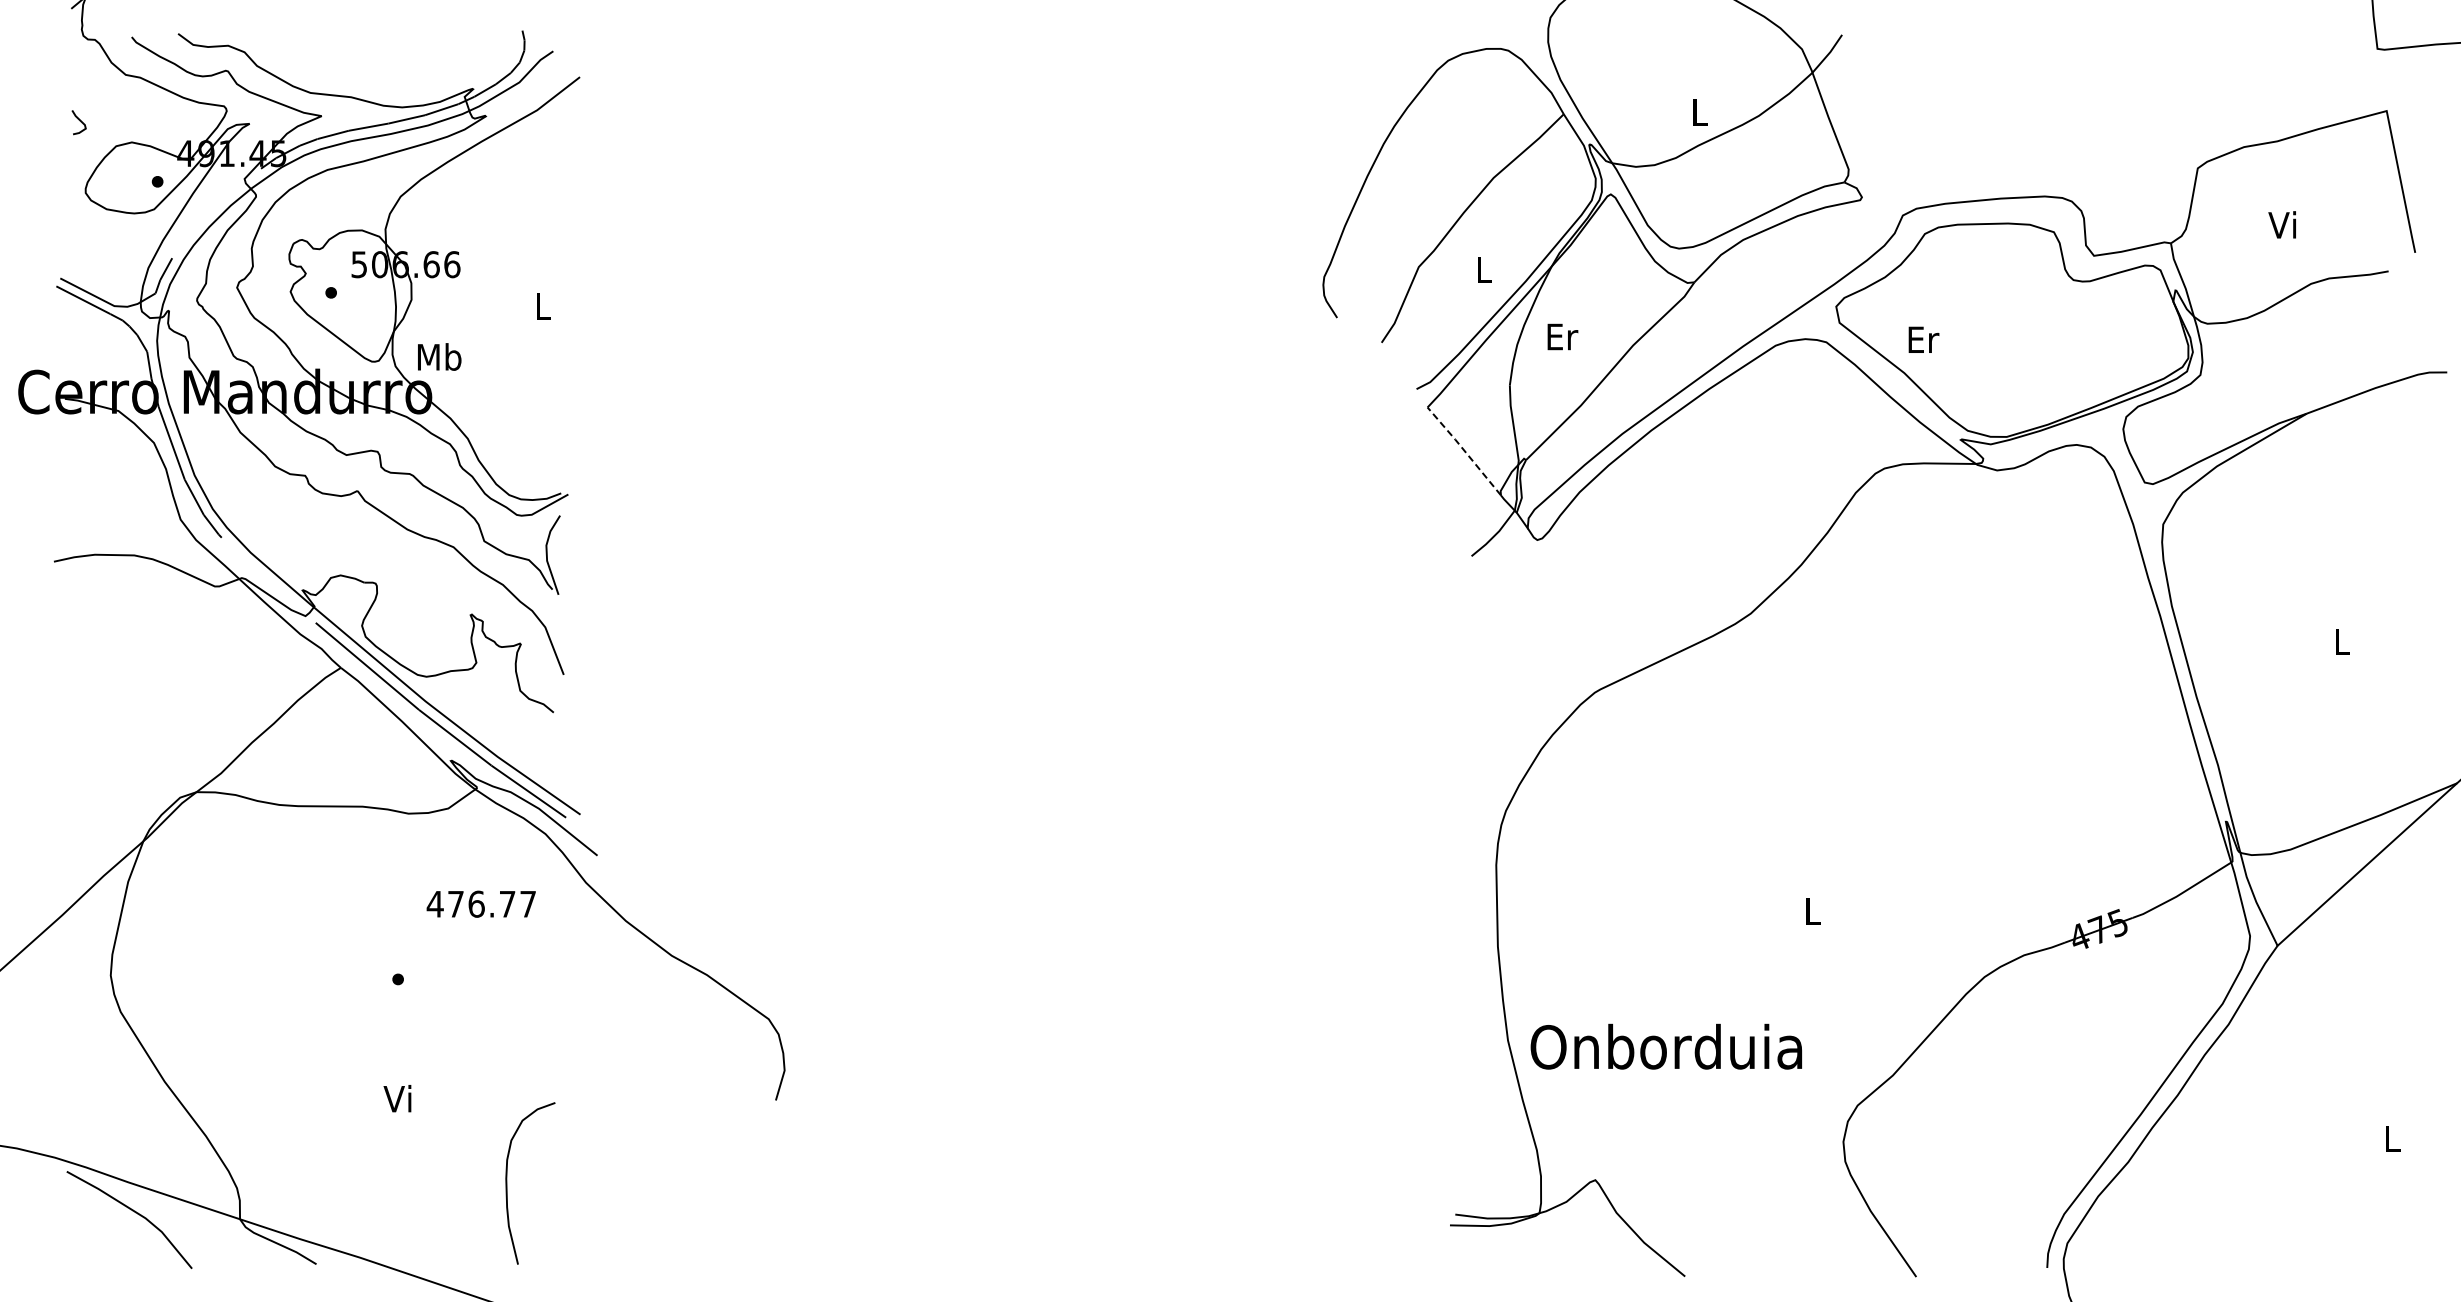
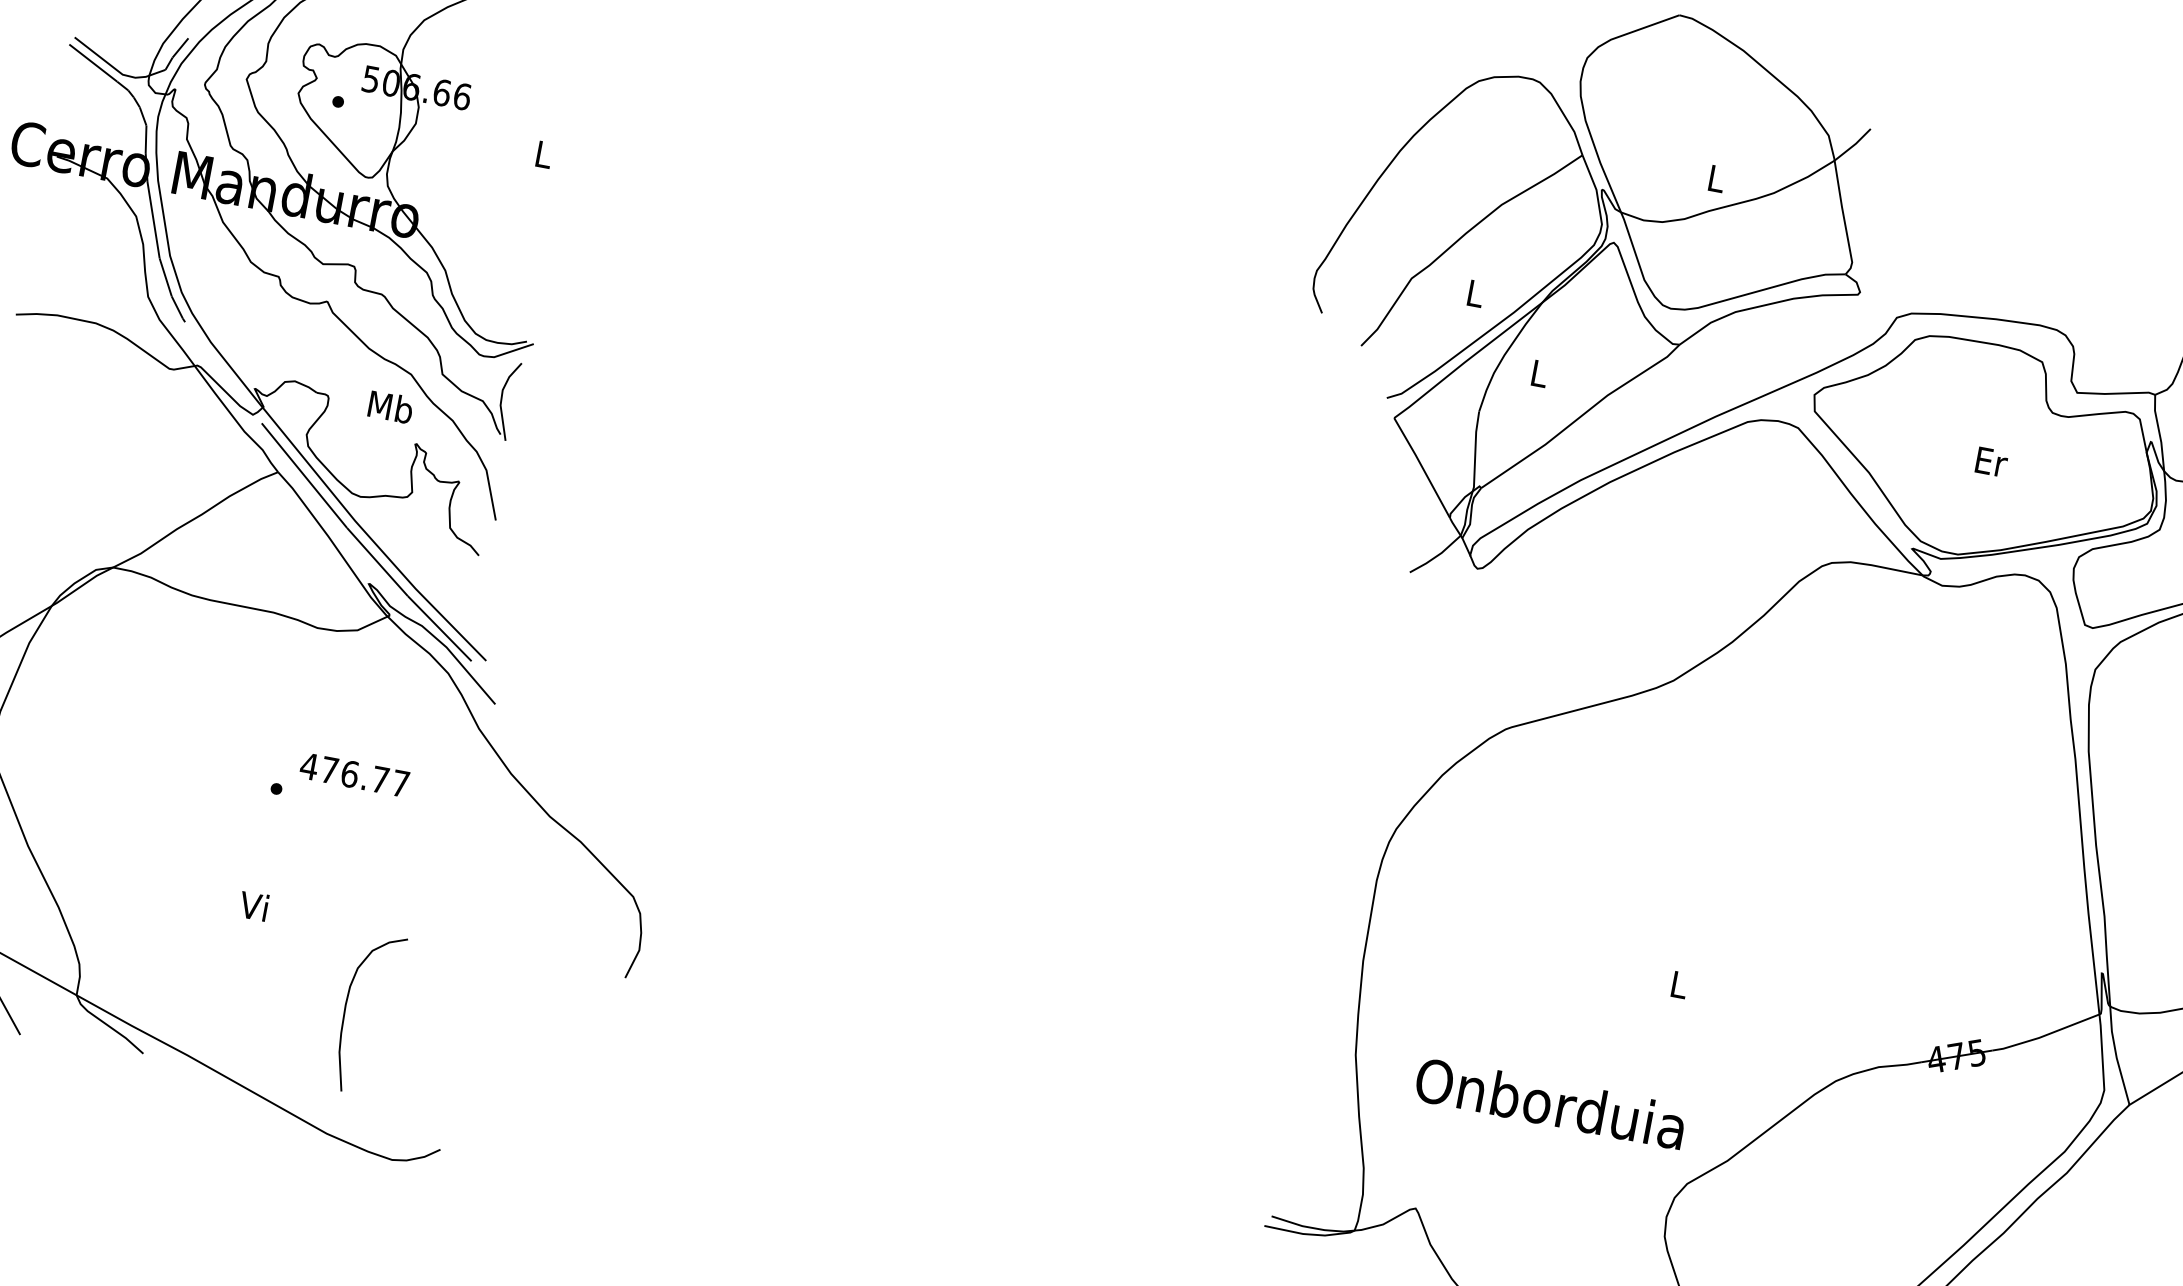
text: (1562, 336) -> (1539, 373), Er -> L
text: (1923, 339) -> (1991, 461), moved
text: (439, 356) -> (390, 406), moved
line: (1464, 450) -> (1422, 467), dashed -> solid
text: (480, 903) -> (353, 774), moved
text: (1665, 1046) -> (1549, 1102), moved

